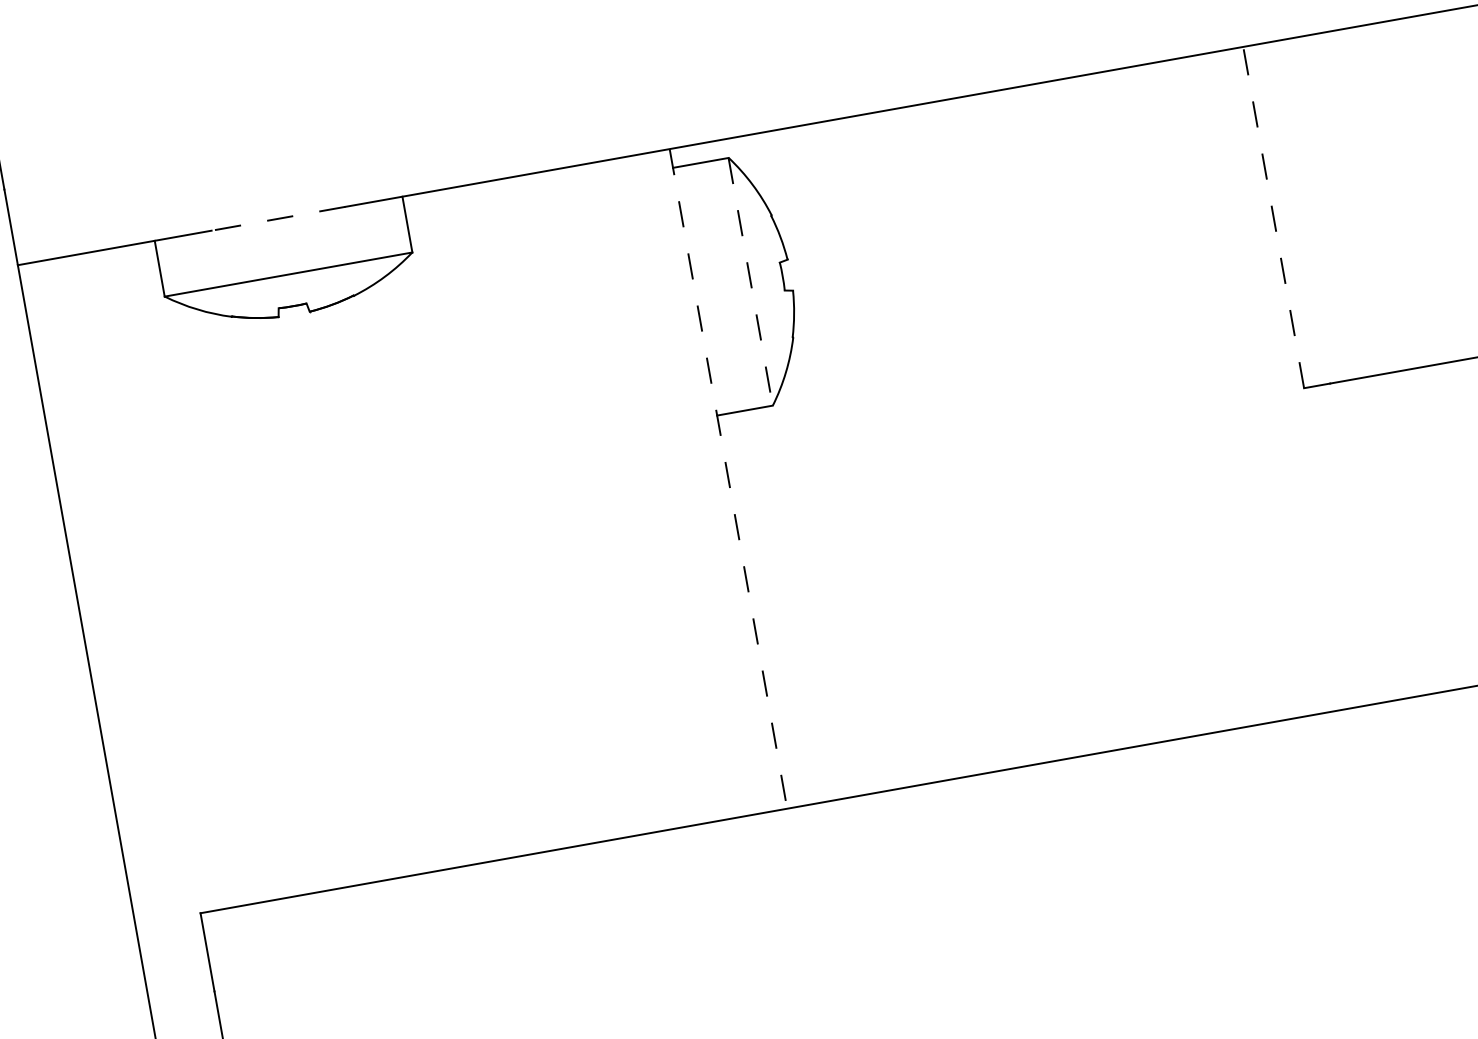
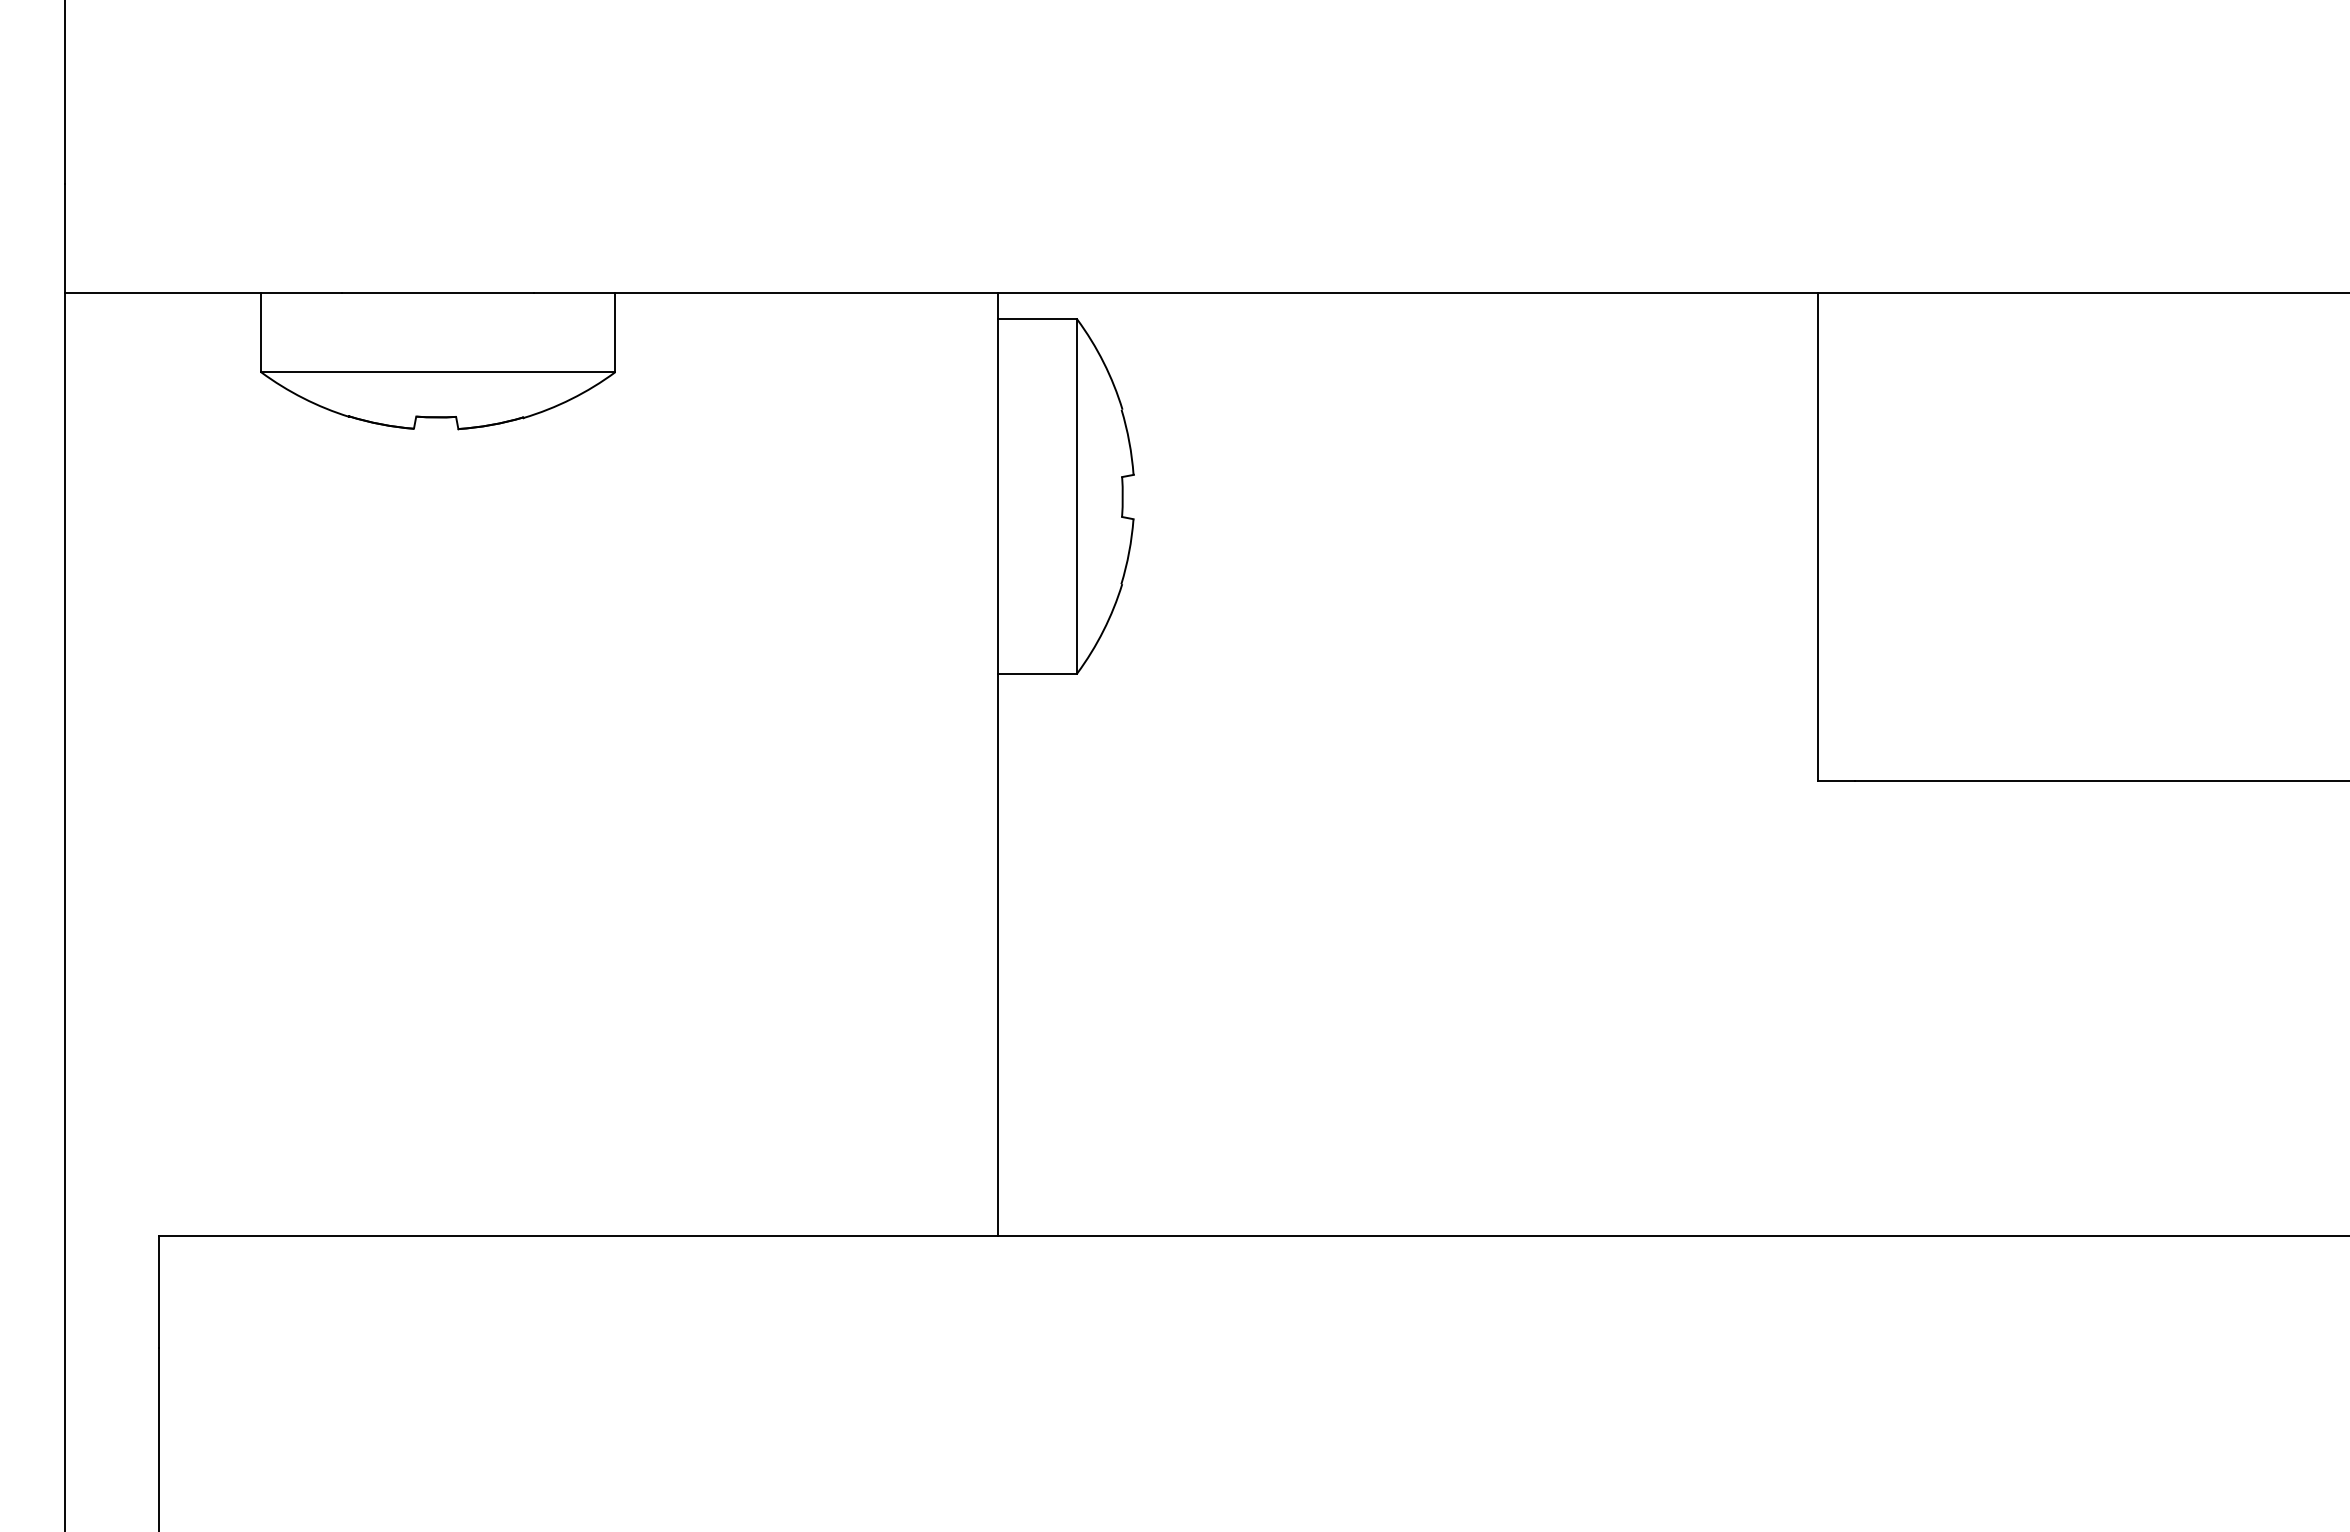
line: (1273, 217) -> (1817, 536), dashed -> solid
line: (278, 218) -> (438, 292), dashed -> solid
line: (750, 281) -> (1076, 496), dashed -> solid
line: (728, 479) -> (997, 764), dashed -> solid

